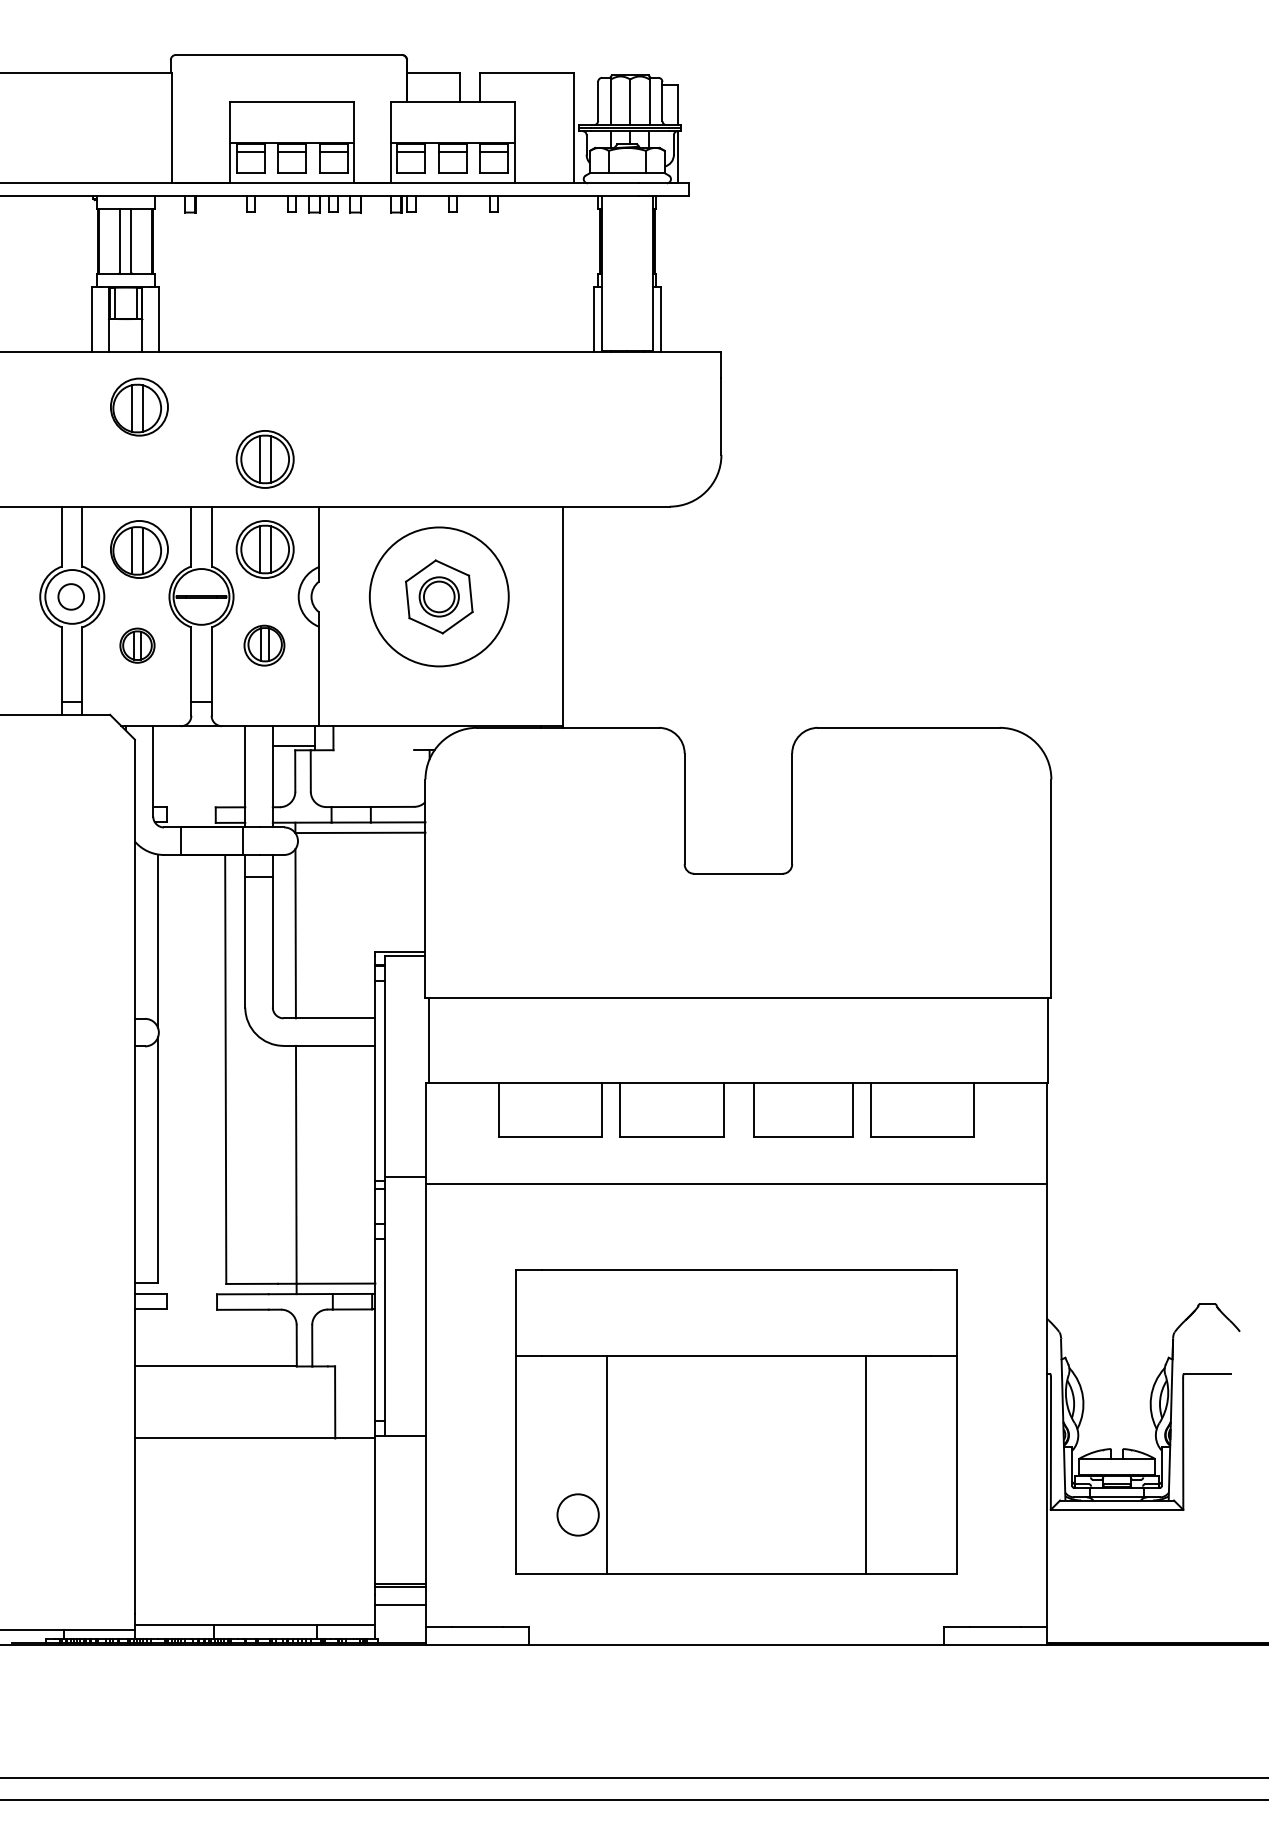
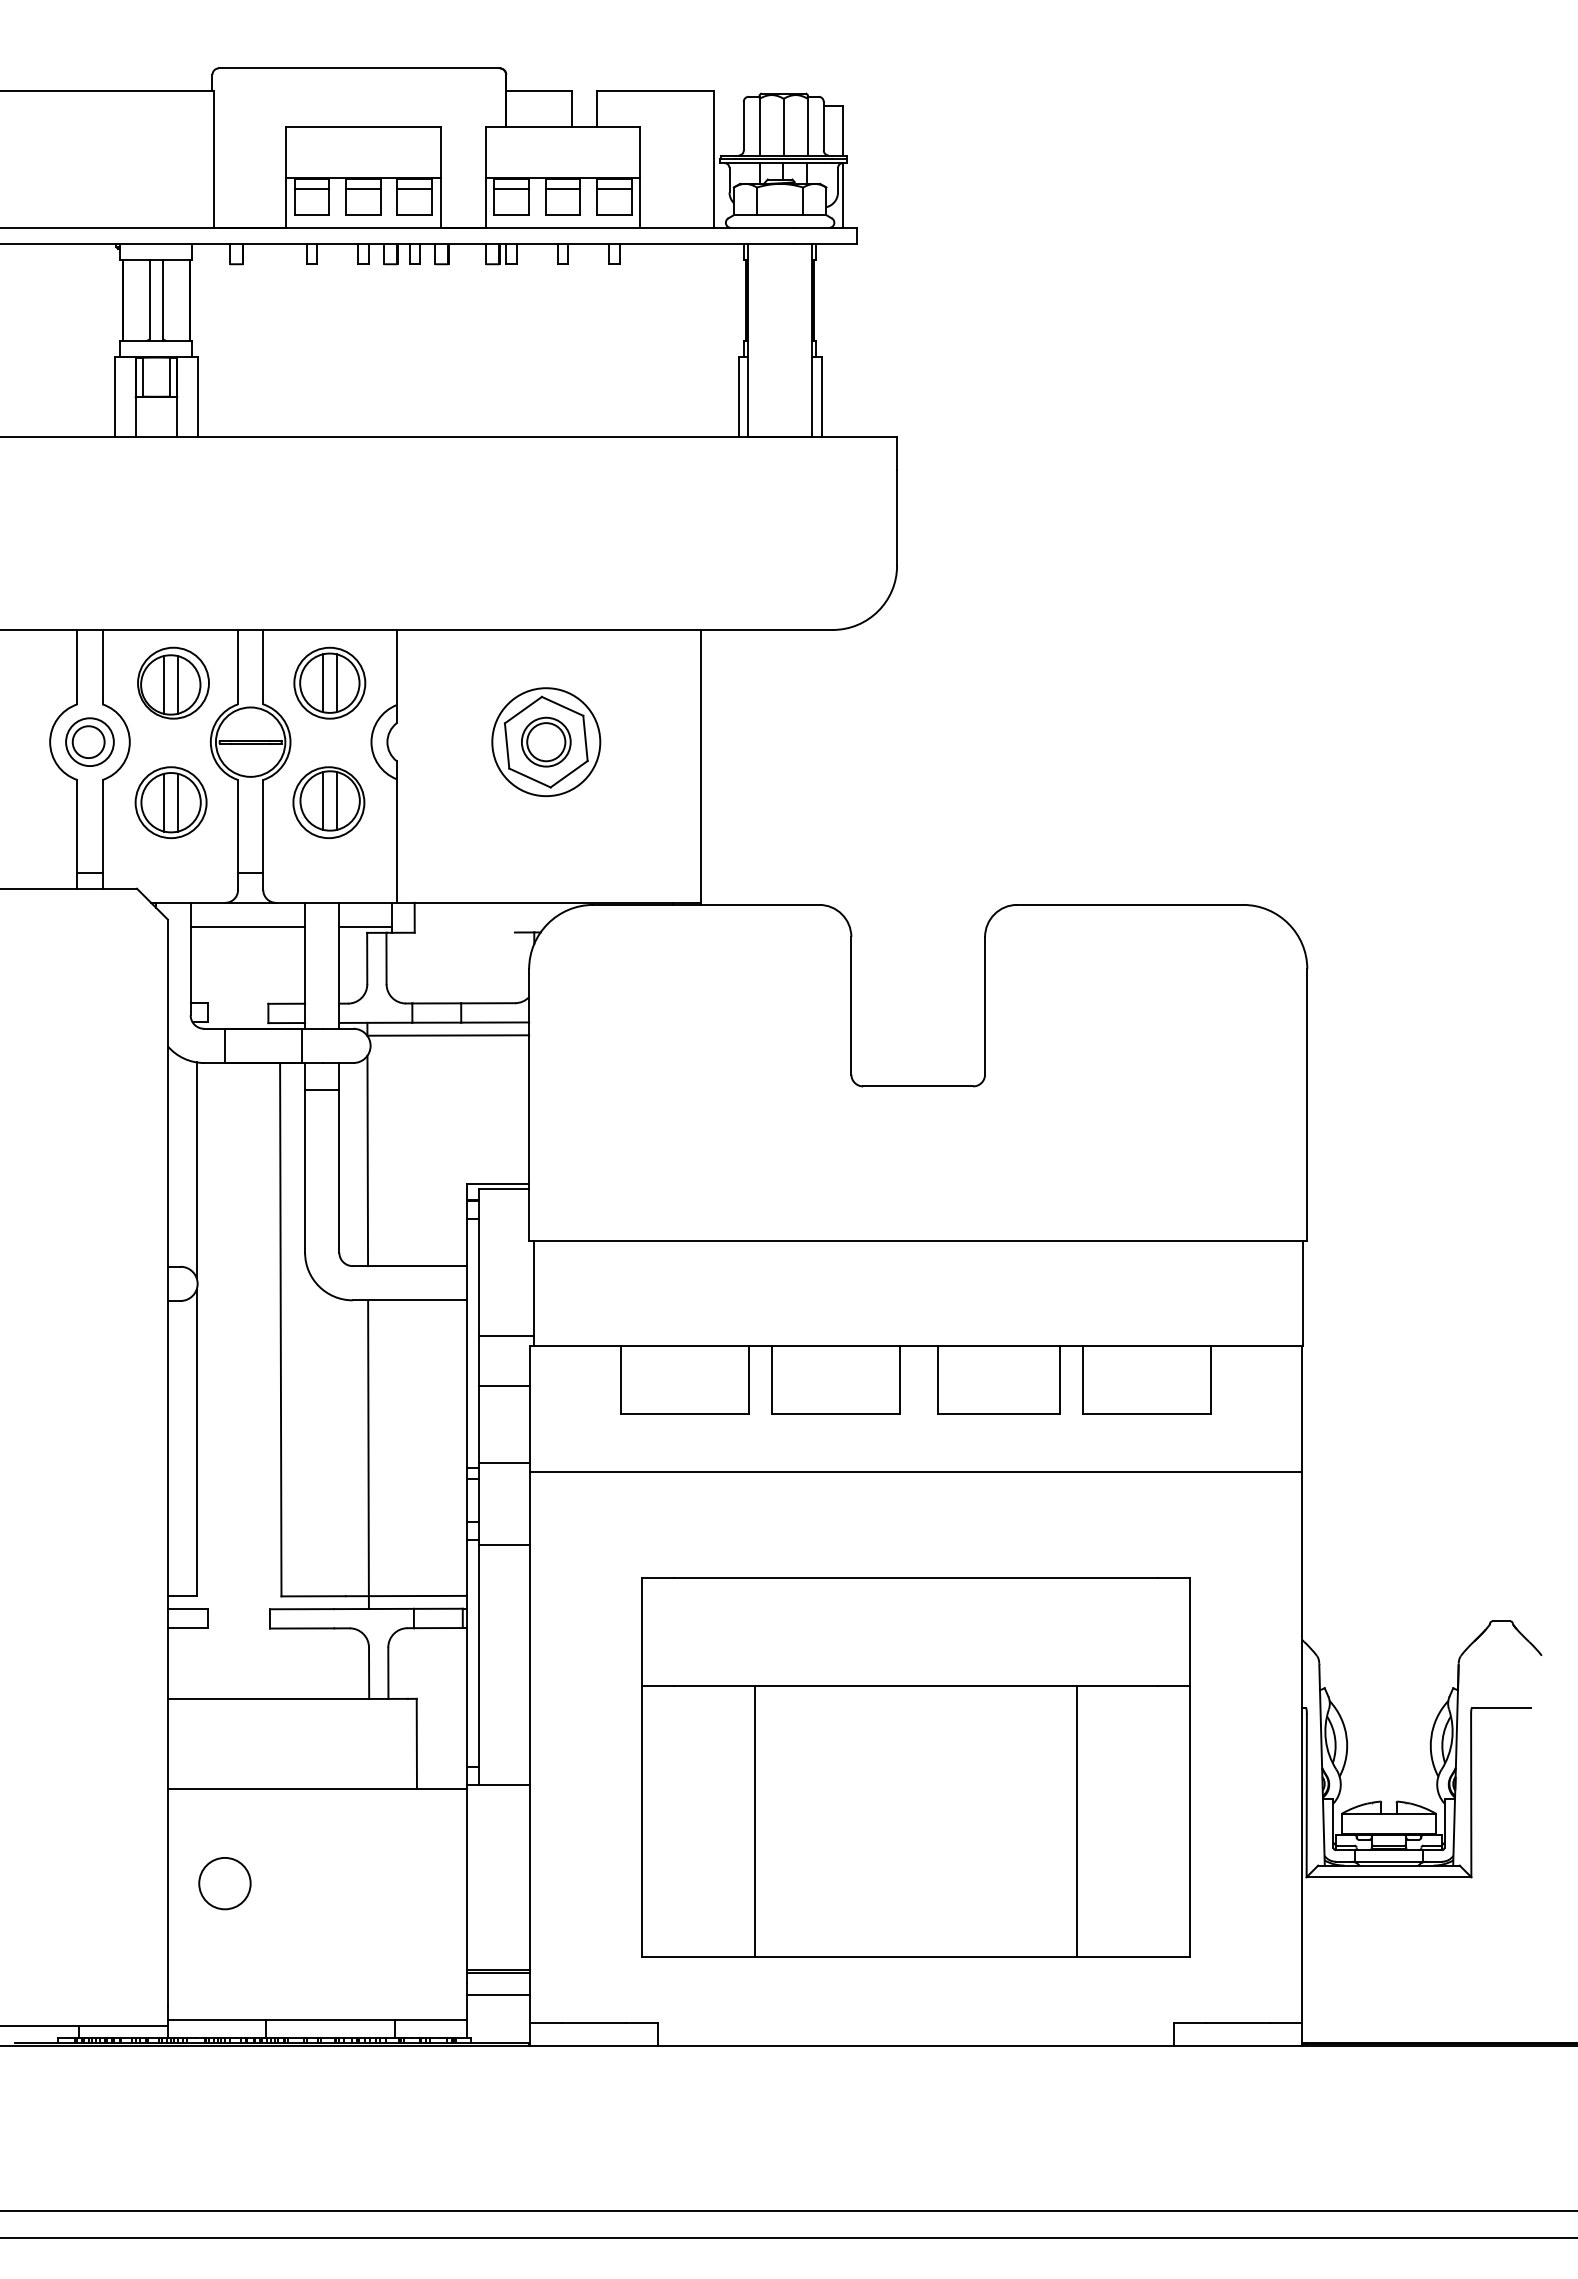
part: (139, 406) -> (173, 505), removed
part: (264, 458) -> (329, 570), removed
circle: (71, 597) -> (89, 742), size x0.71
circle: (439, 597) -> (546, 742), size x0.62
part: (137, 645) -> (170, 802), size x1.67
part: (264, 645) -> (328, 802), size x1.43
line: (198, 745) -> (247, 927), added
line: (407, 1074) -> (506, 1335), added
line: (405, 1115) -> (504, 1386), added
line: (405, 1243) -> (504, 1545), added
circle: (577, 1514) -> (224, 1883), moved

